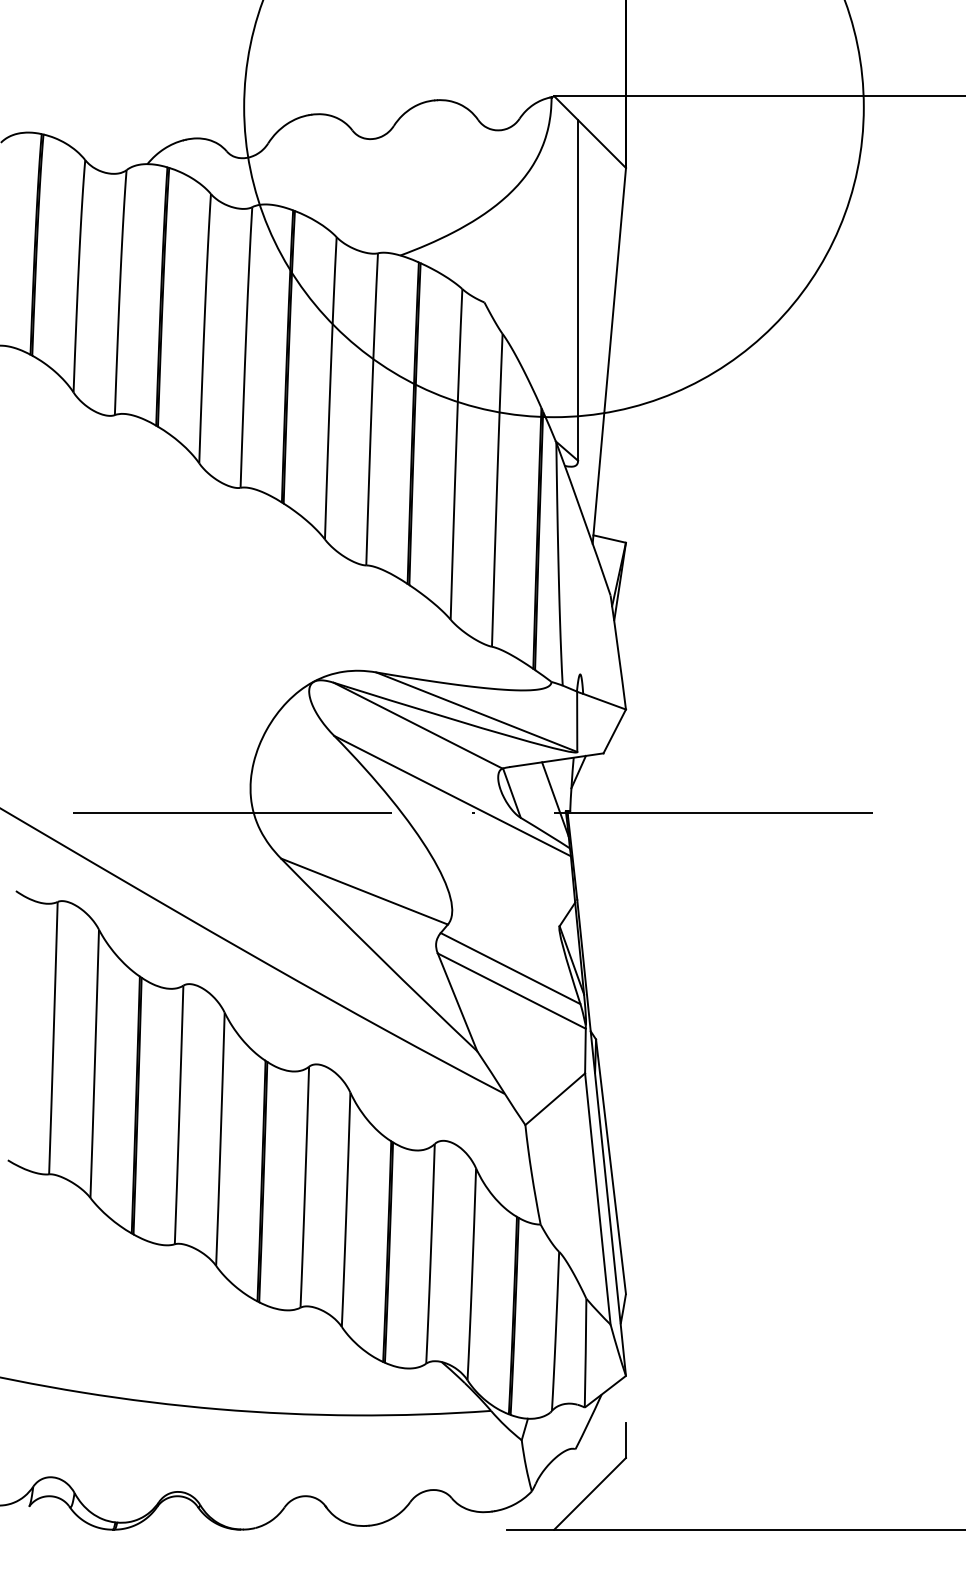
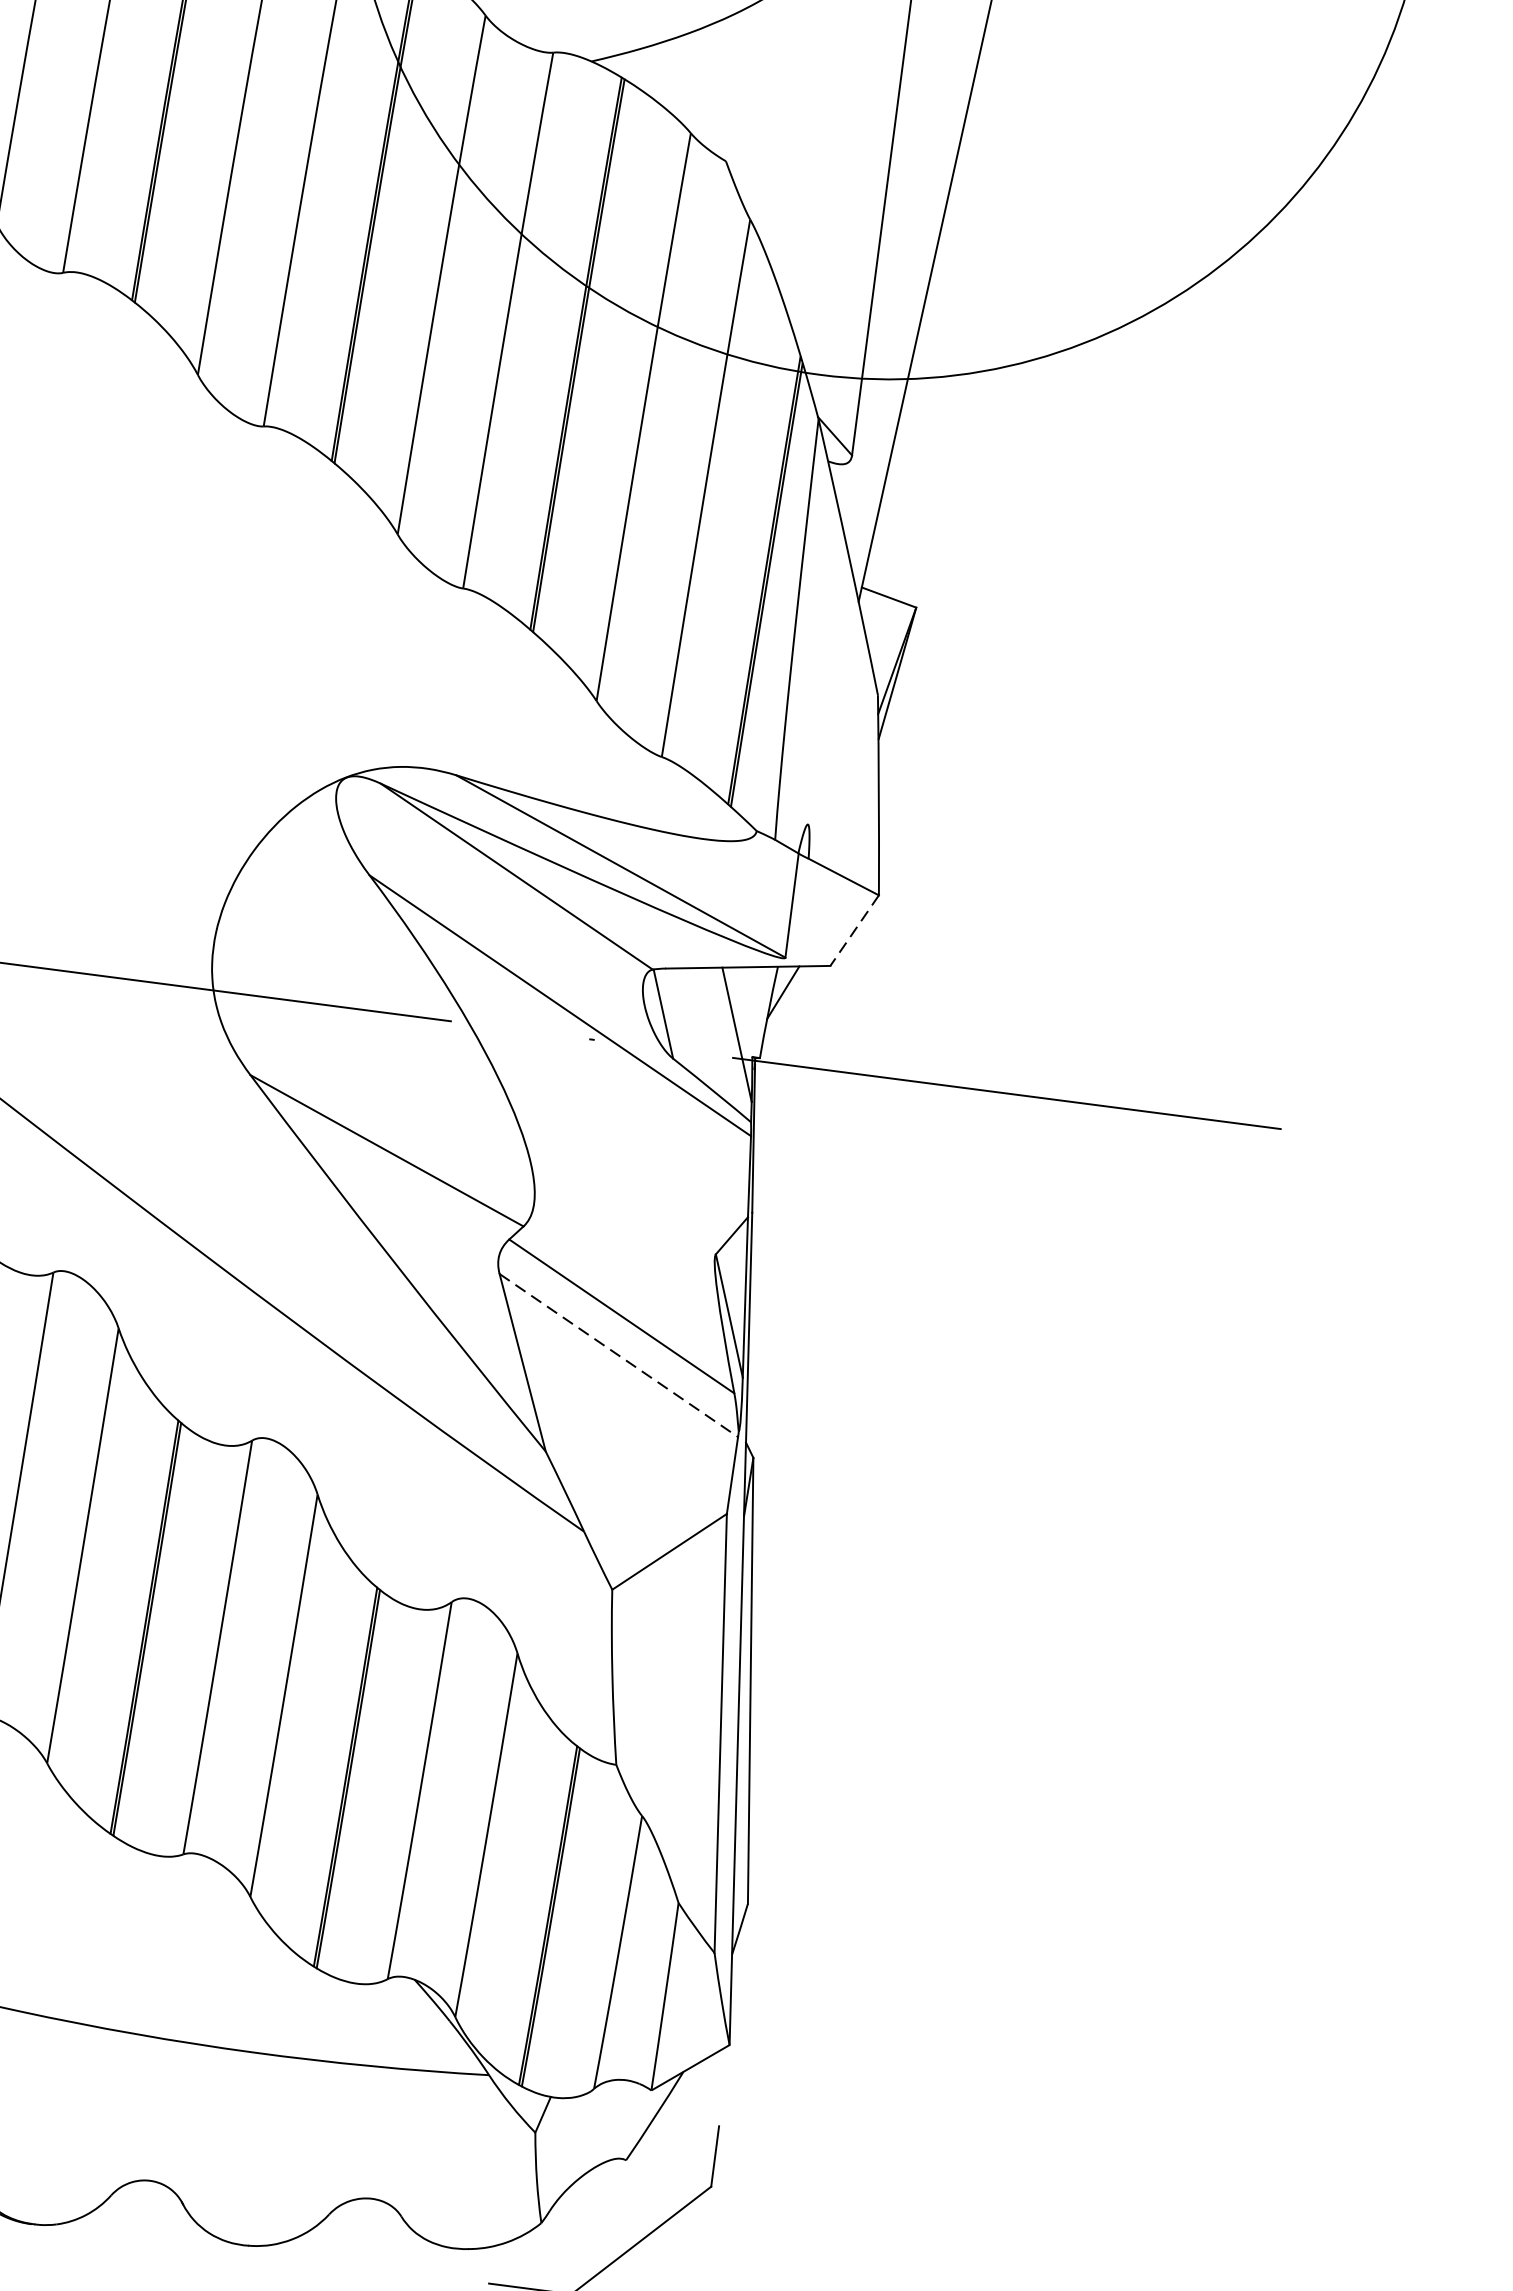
line: (614, 731) -> (854, 930), solid -> dashed
line: (512, 991) -> (619, 1356), solid -> dashed

